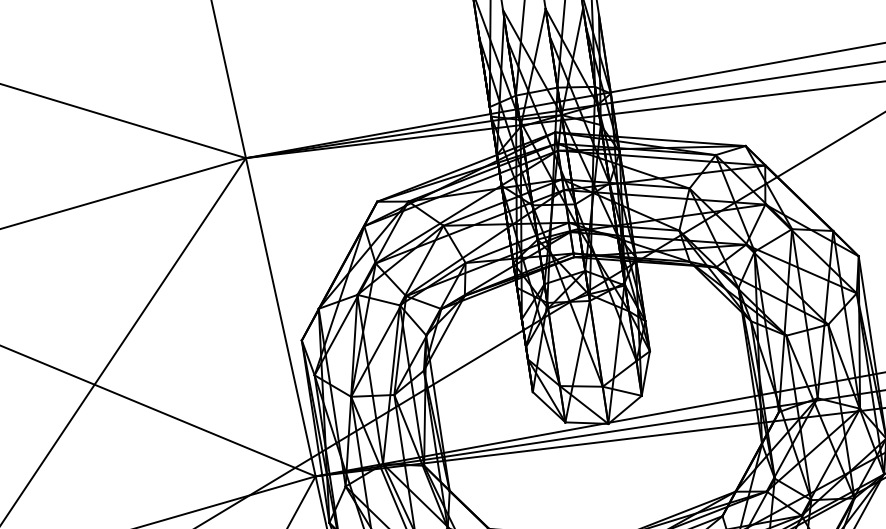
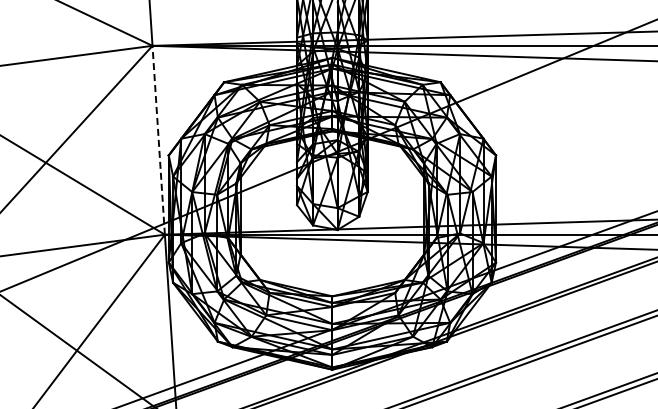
line: (280, 317) -> (158, 140), solid -> dashed

